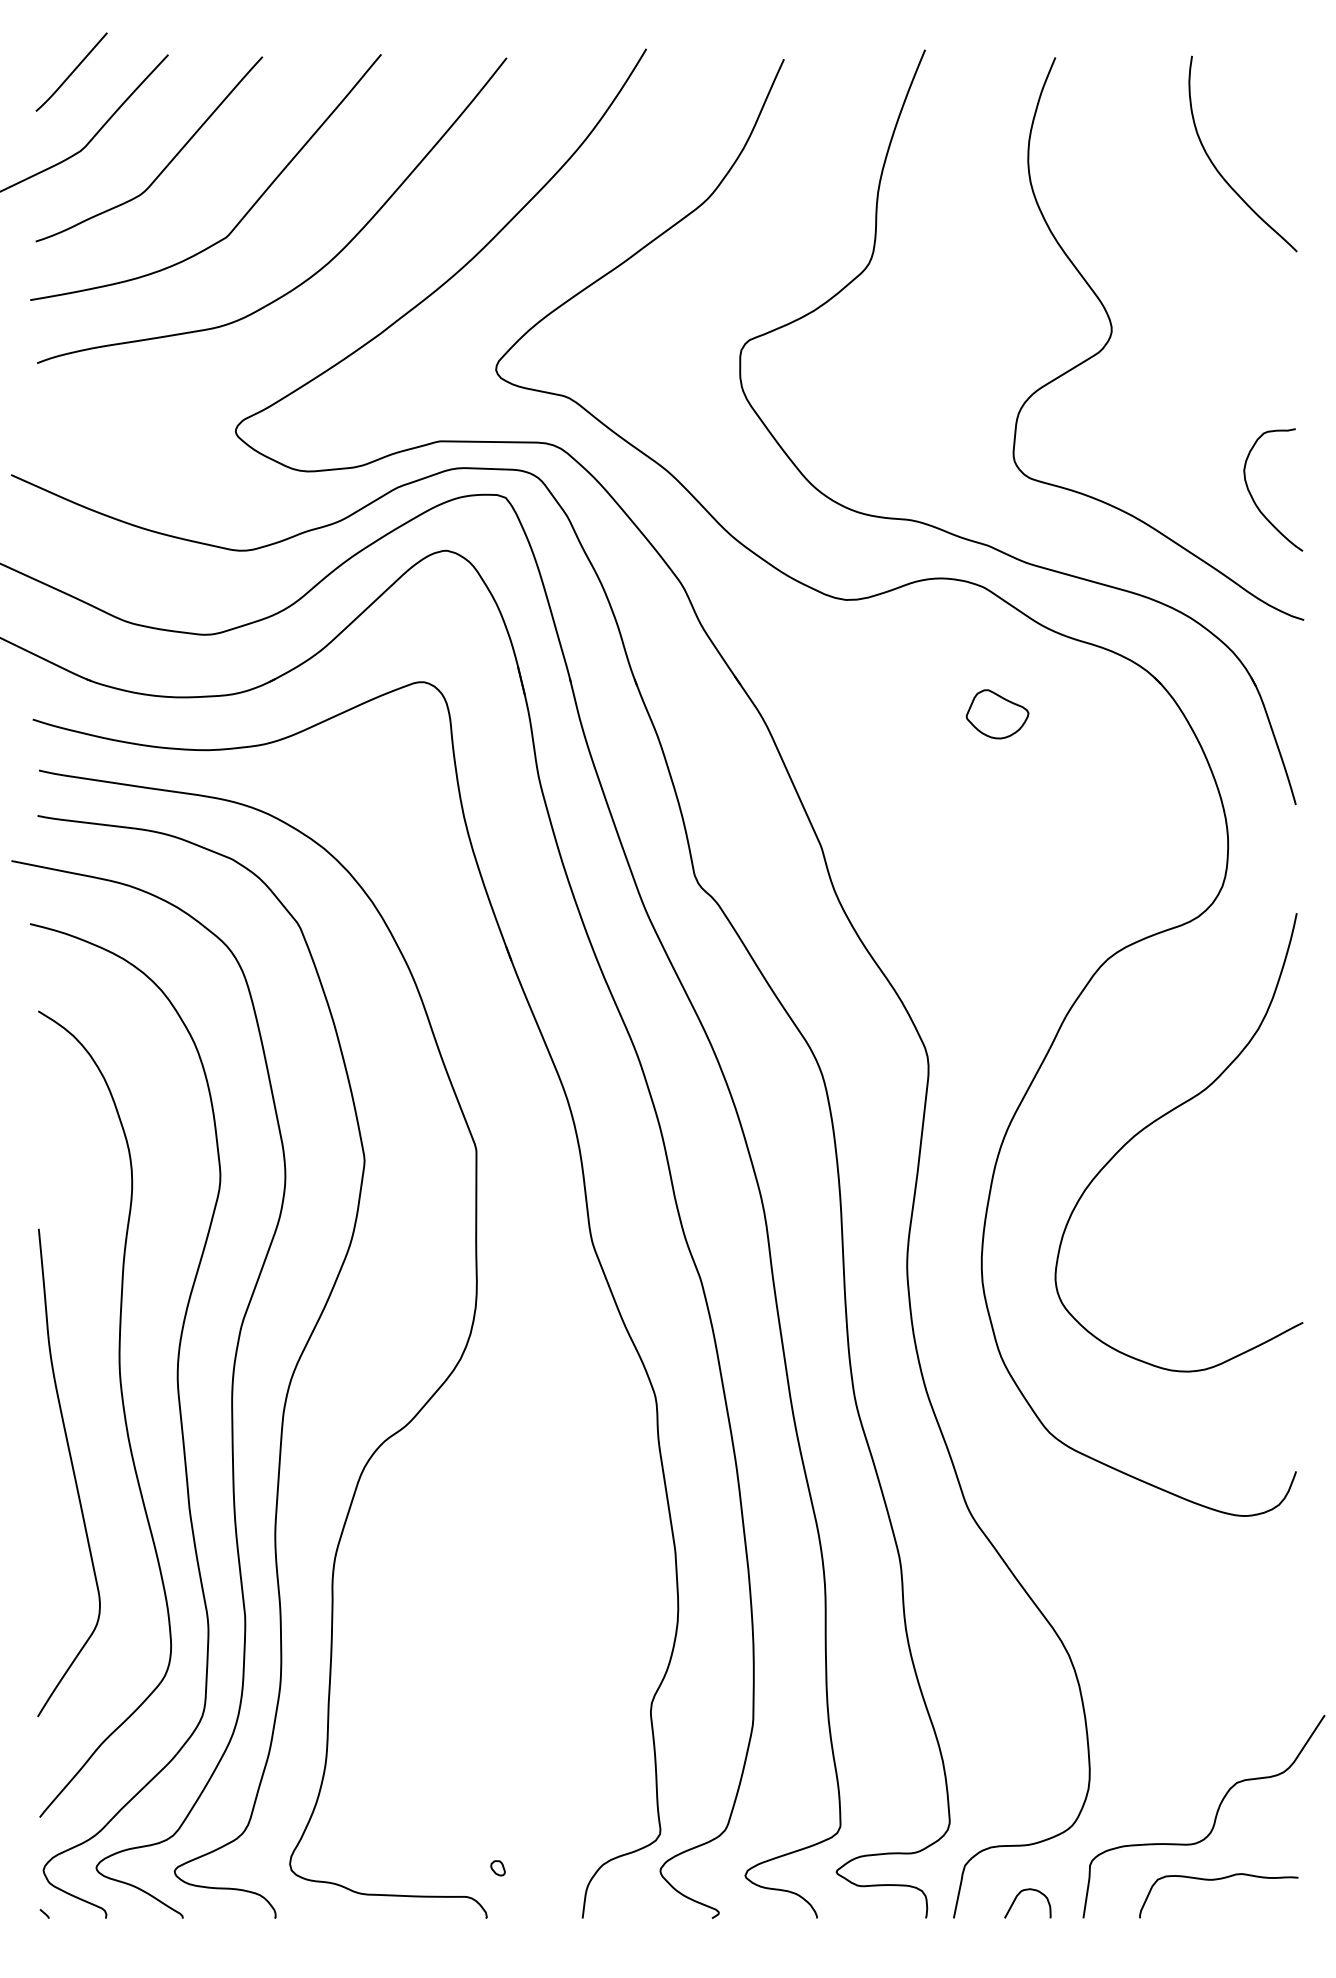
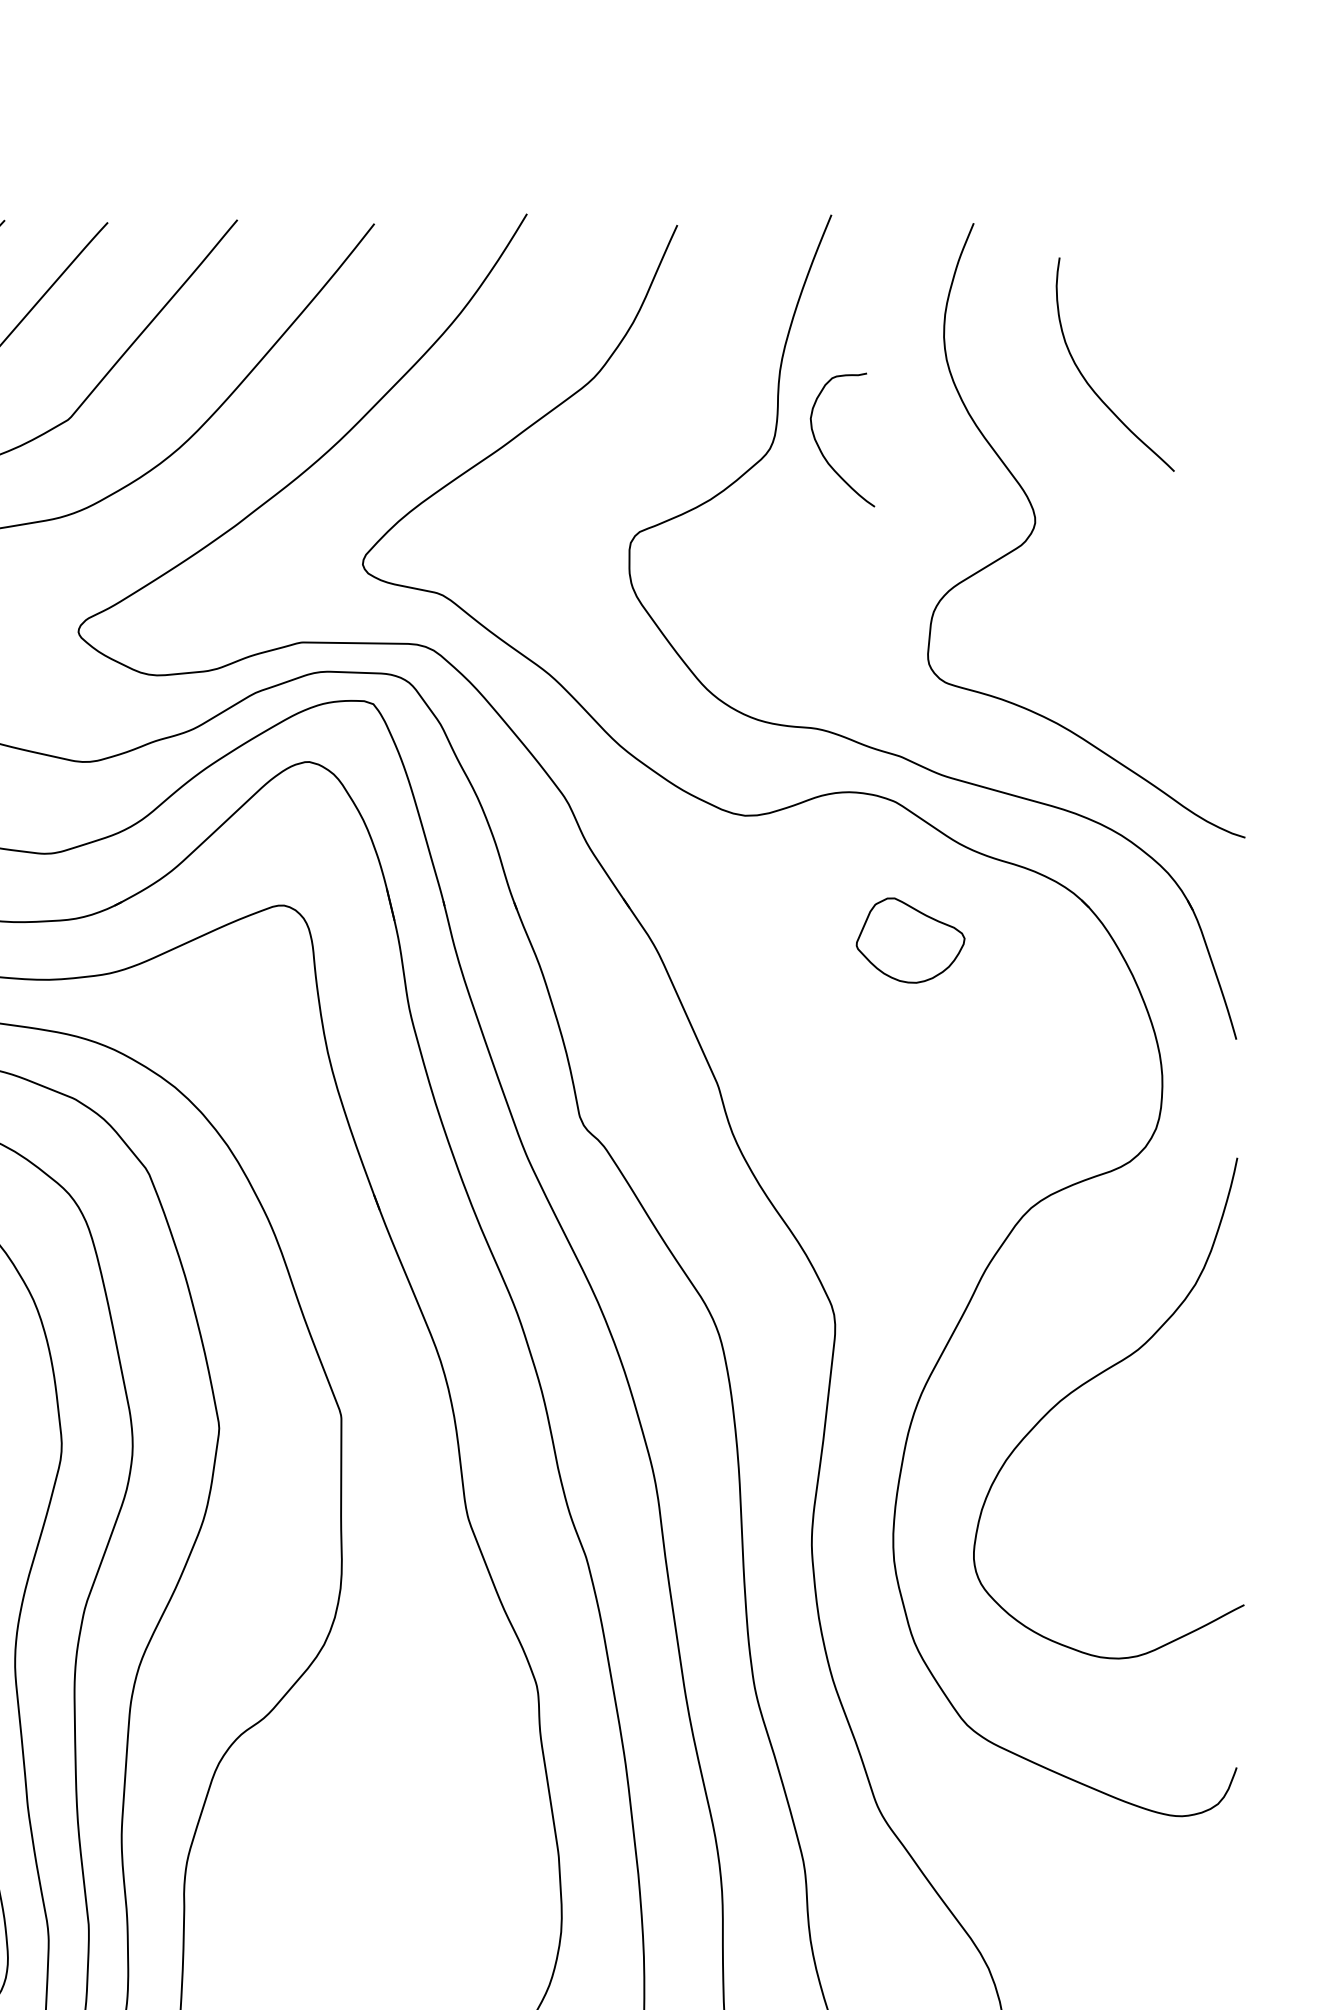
curve: (1219, 171) -> (1089, 383), moved
curve: (1255, 501) -> (823, 452), moved
part: (997, 714) -> (910, 940), size x1.6

